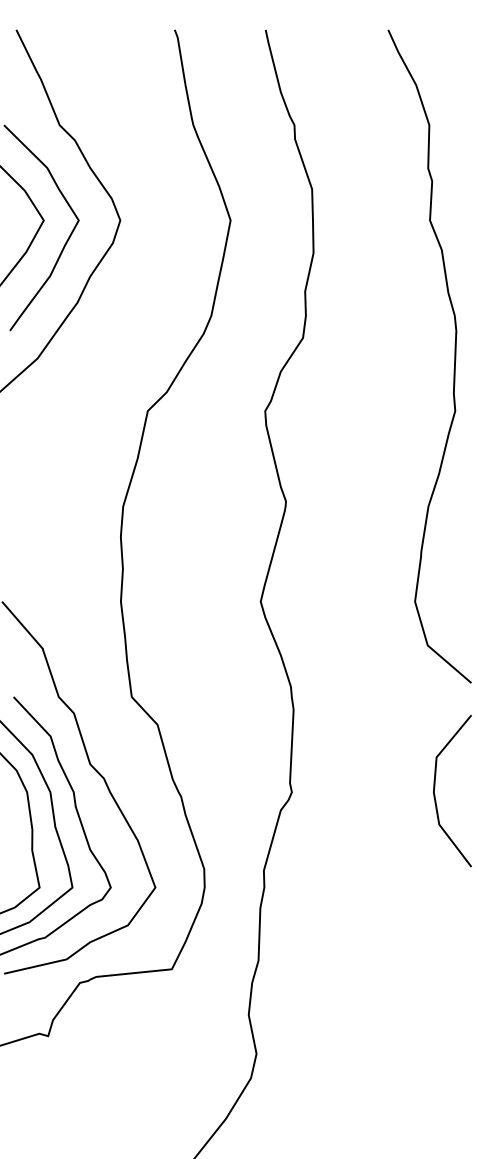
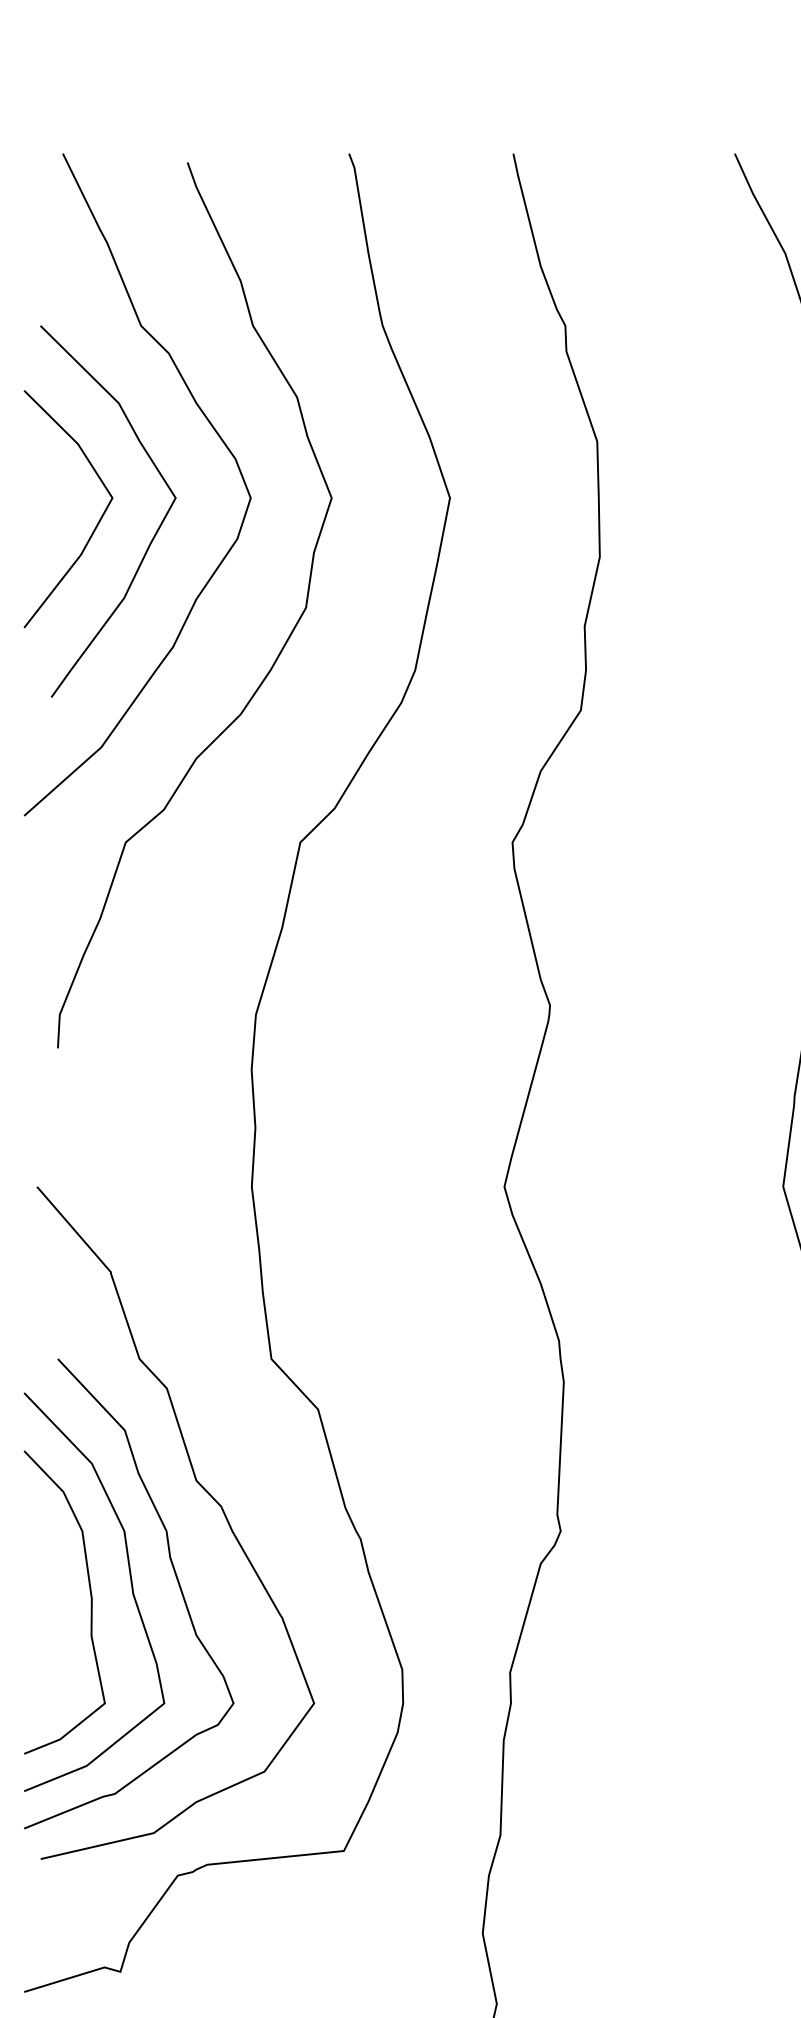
curve: (133, 309) -> (274, 658), added

